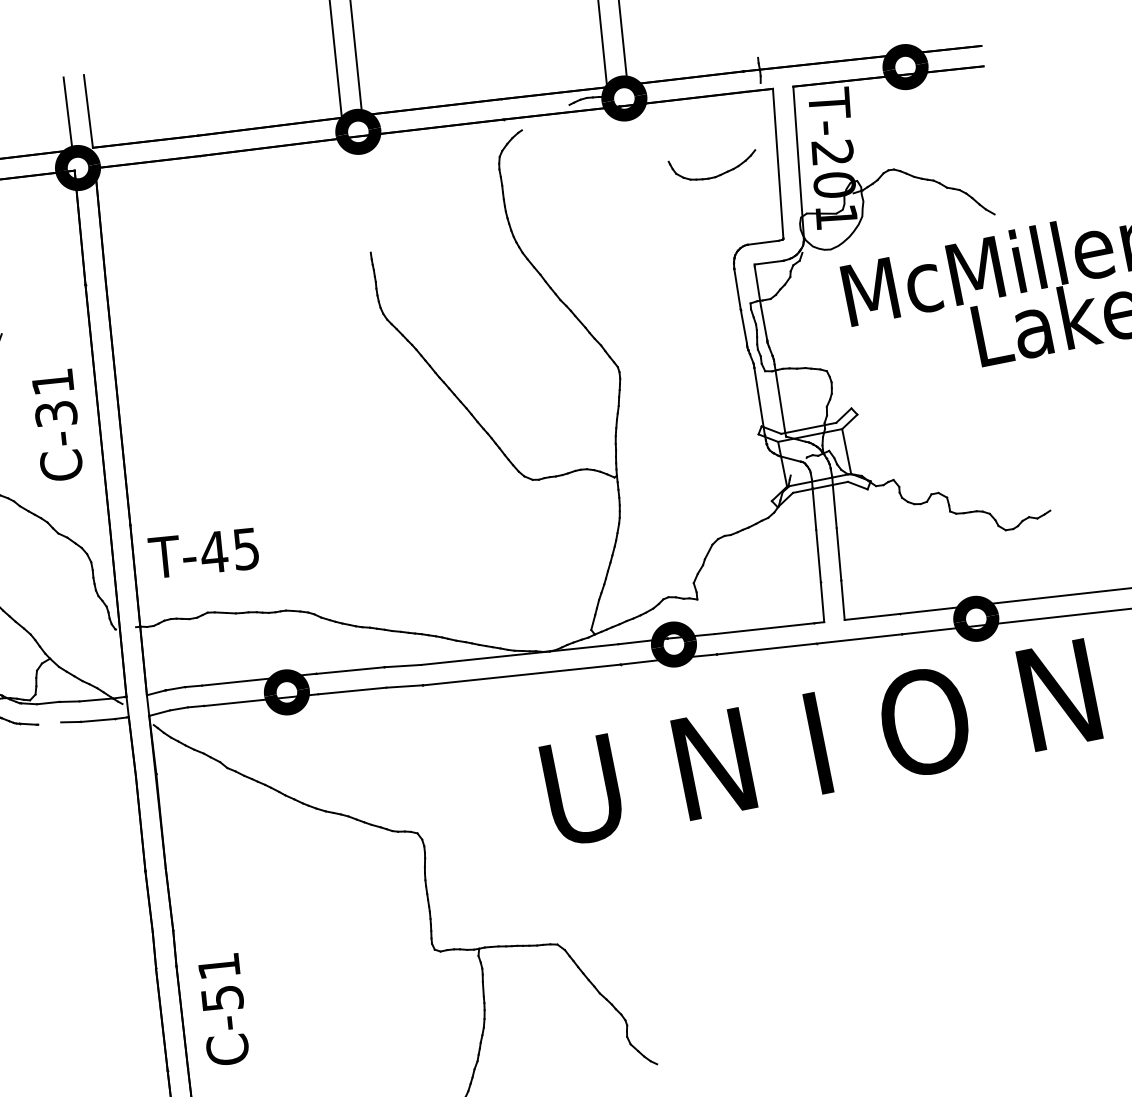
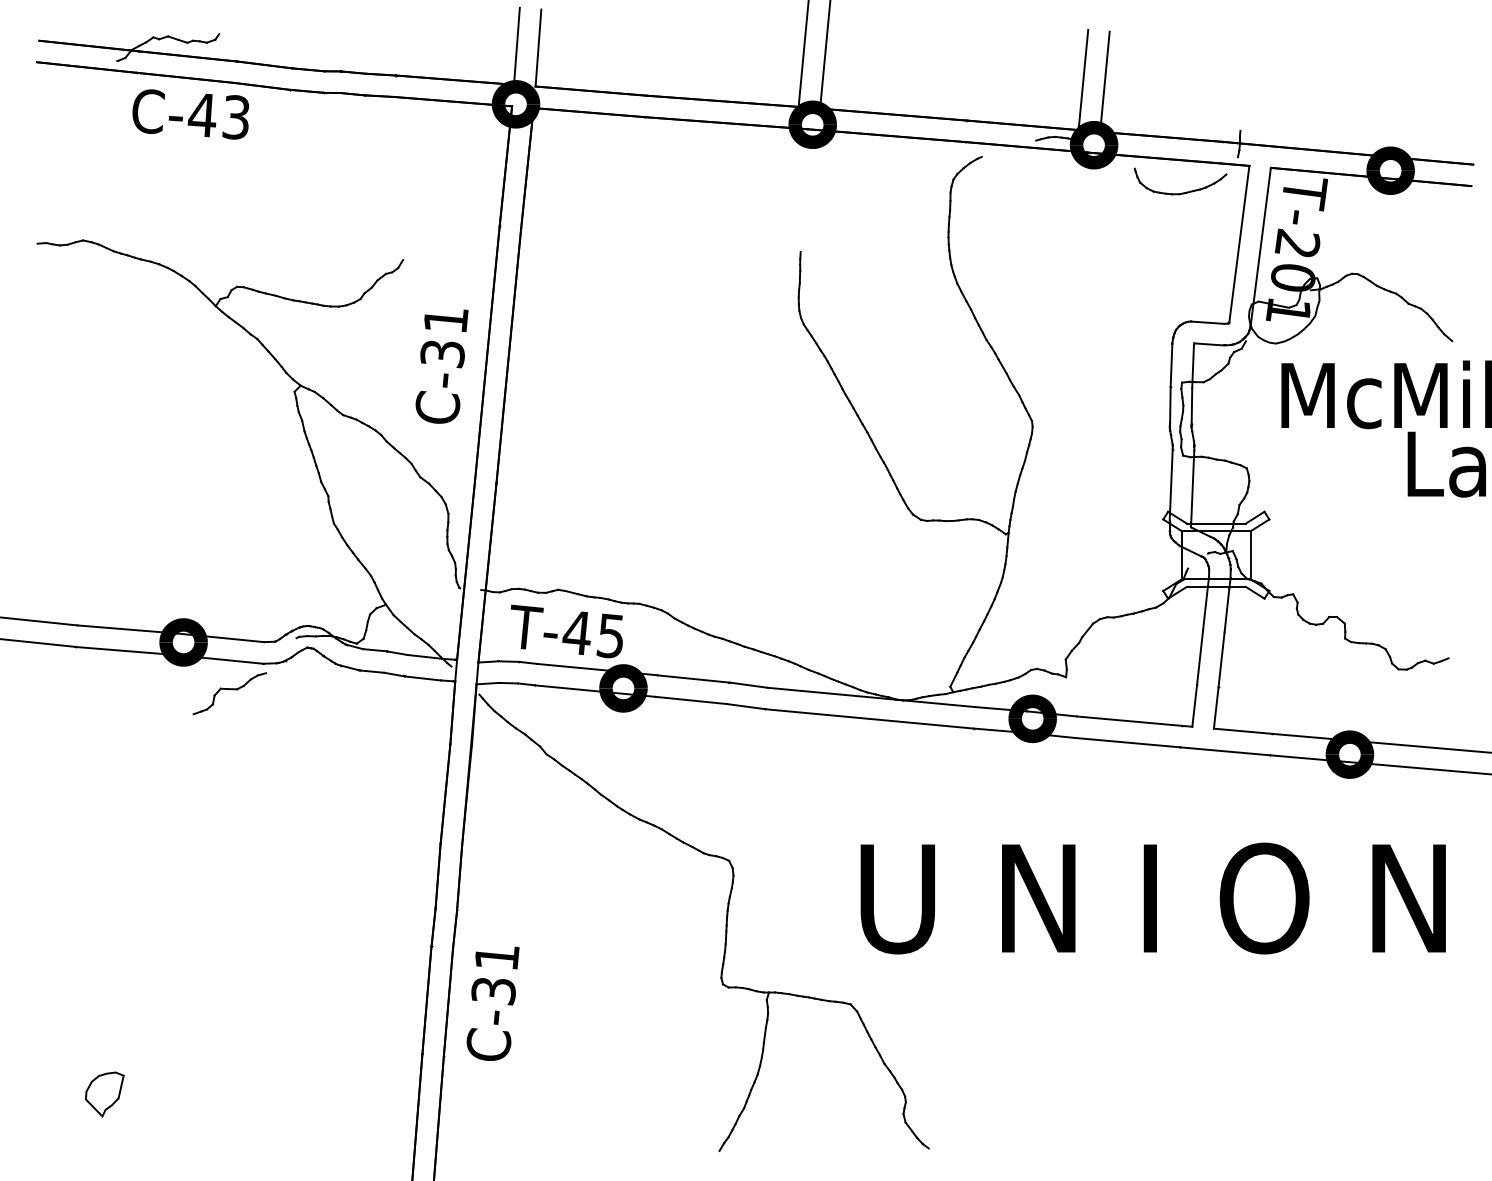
part: (716, 175) -> (1181, 192), moved
text: (203, 553) -> (566, 631), moved
line: (49, 723) -> (372, 671), added
text: (820, 742) -> (1152, 898), moved
text: (222, 999) -> (493, 991), C-51 -> C-31

